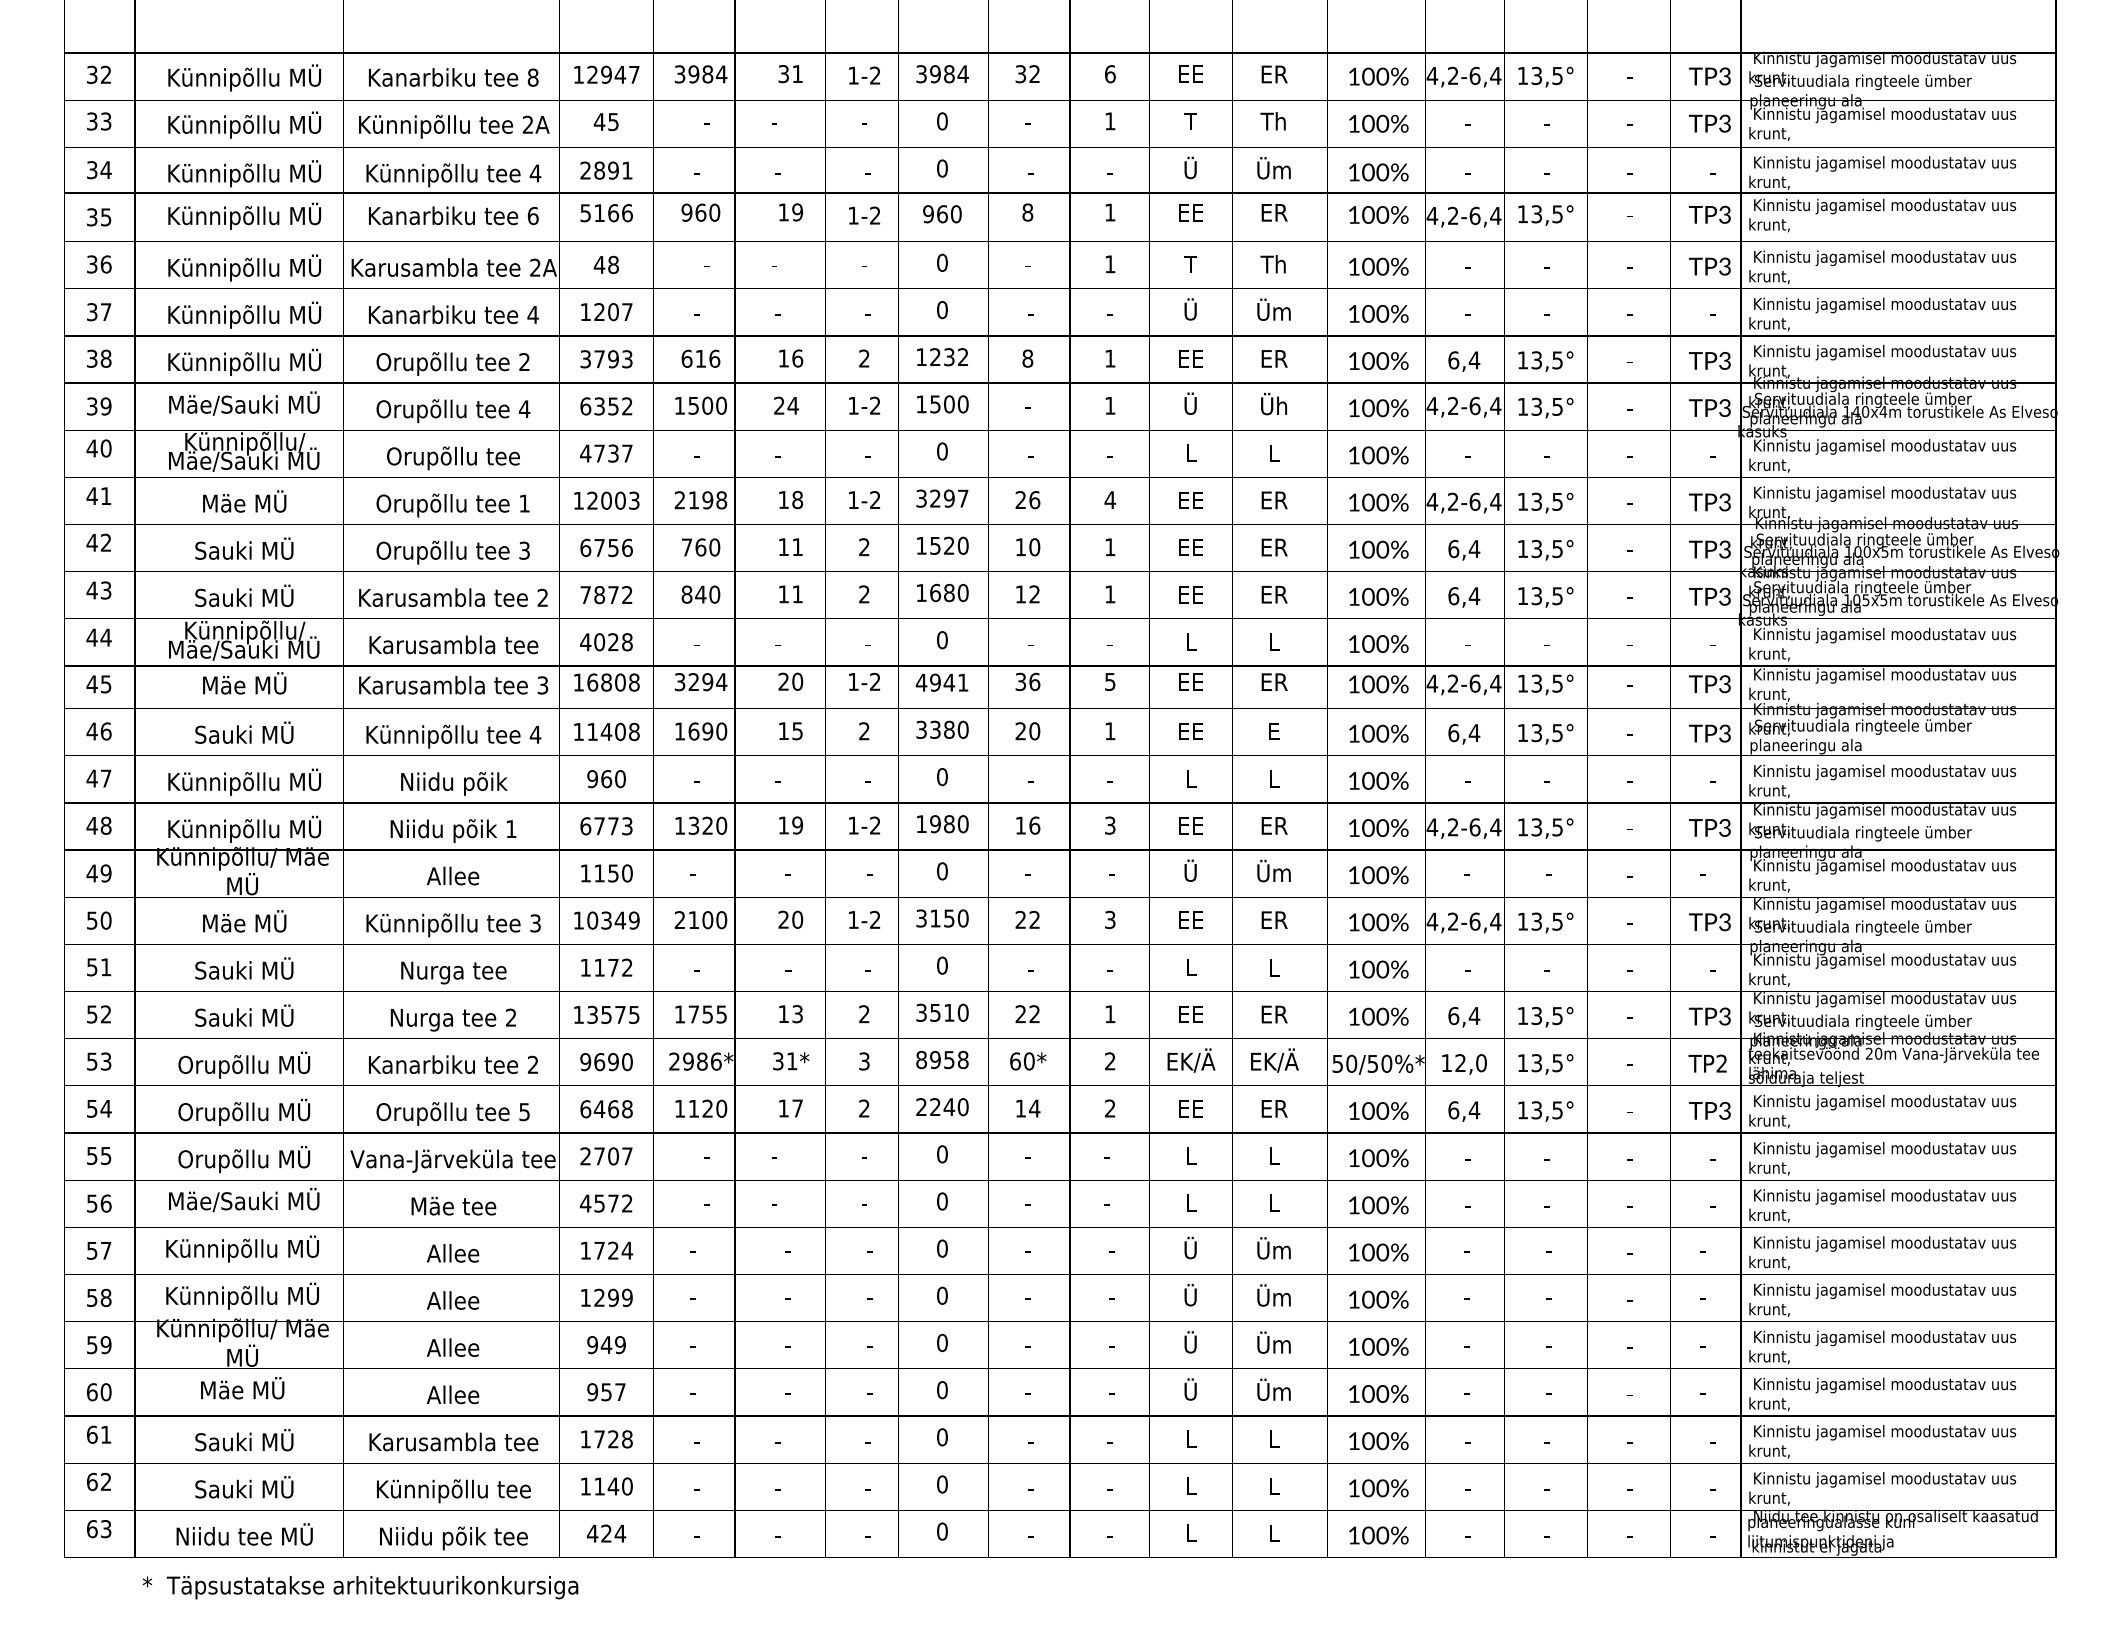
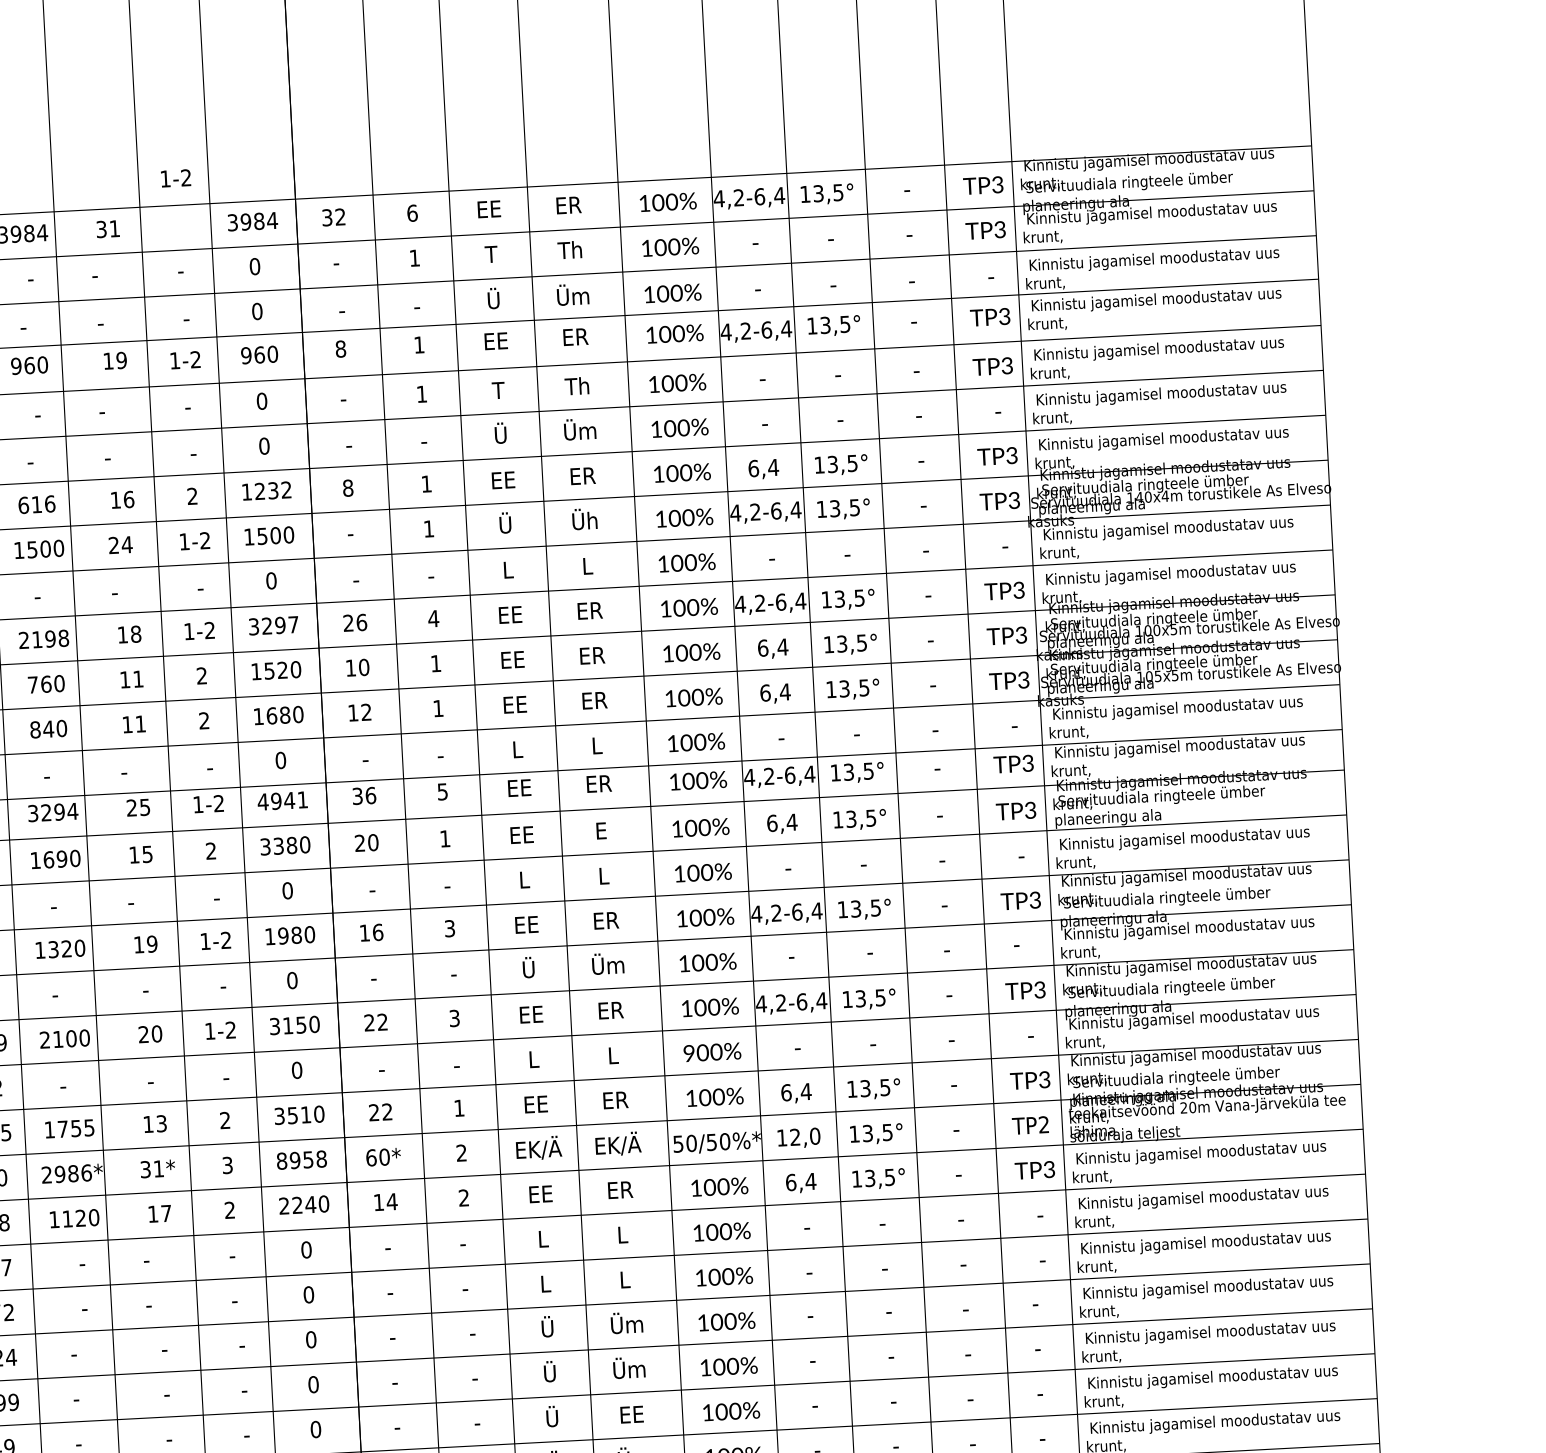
text: (864, 75) -> (175, 178), moved
text: (797, 681) -> (144, 807), 20 -> 25
text: (1353, 969) -> (688, 1053), 100% -> 900%
text: (1273, 1342) -> (631, 1412), Üm -> EE

